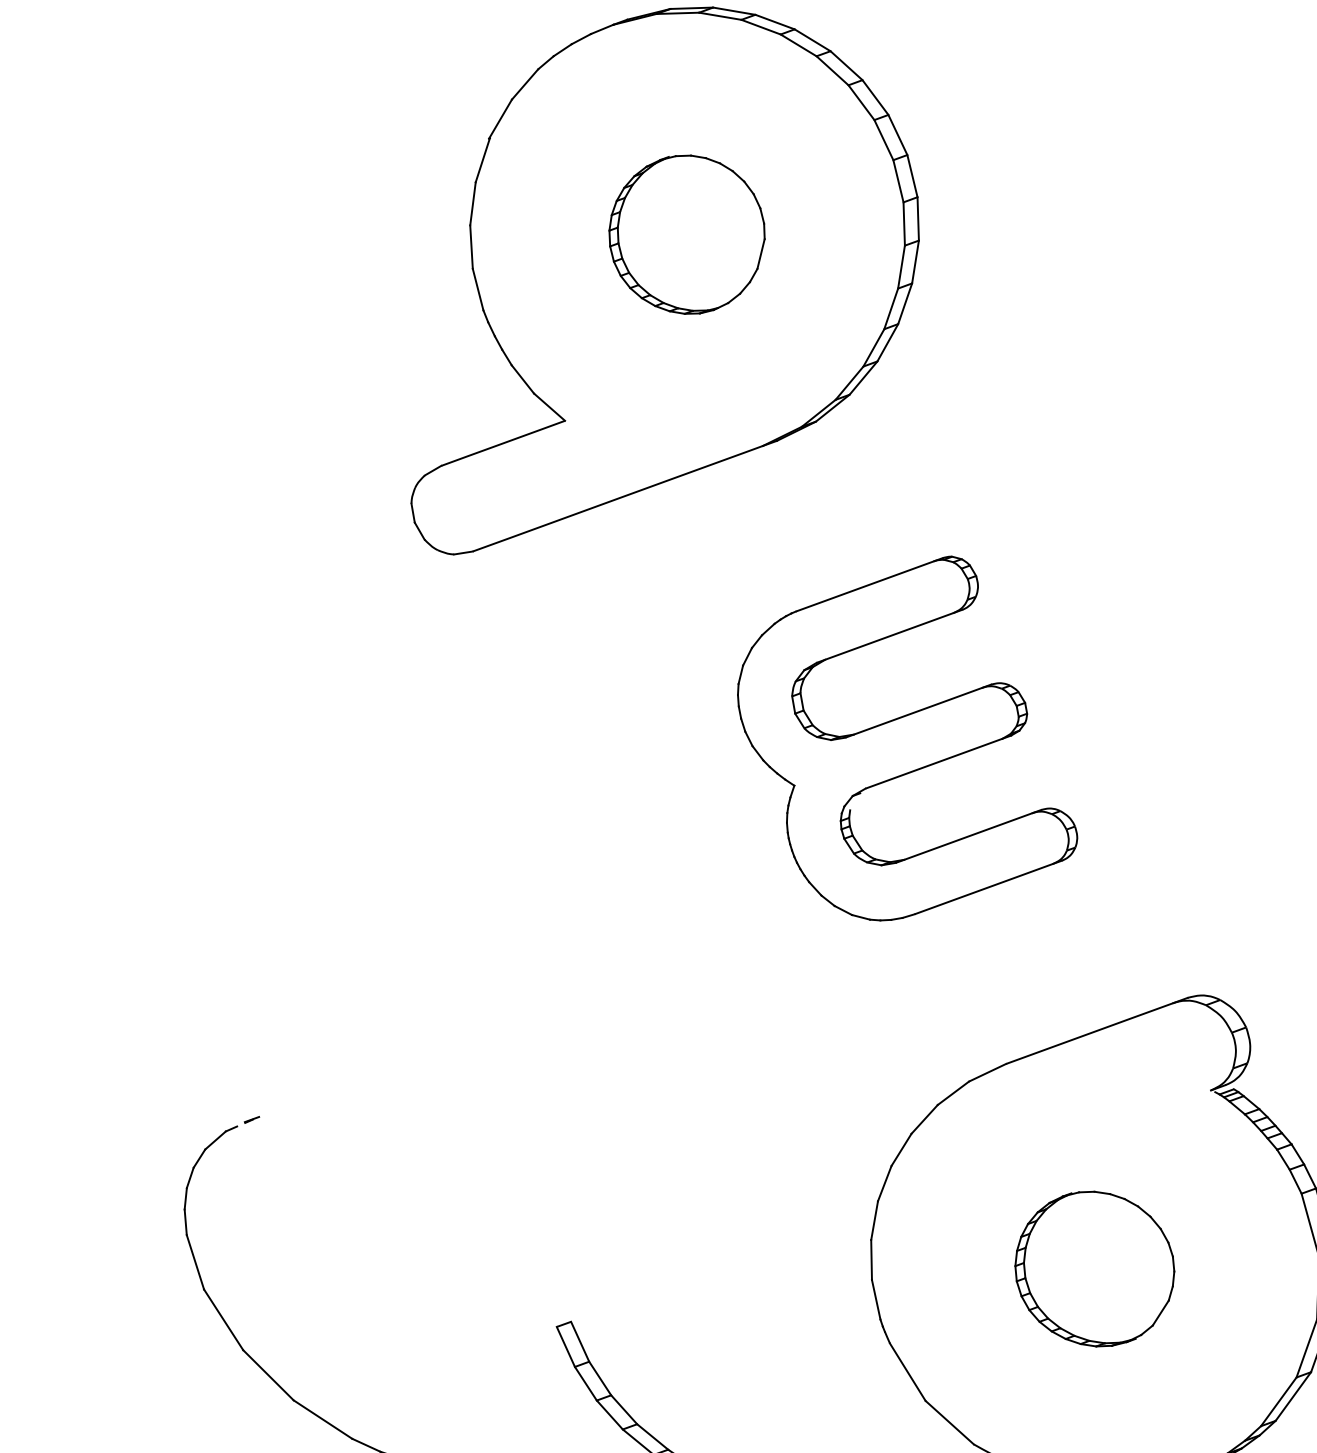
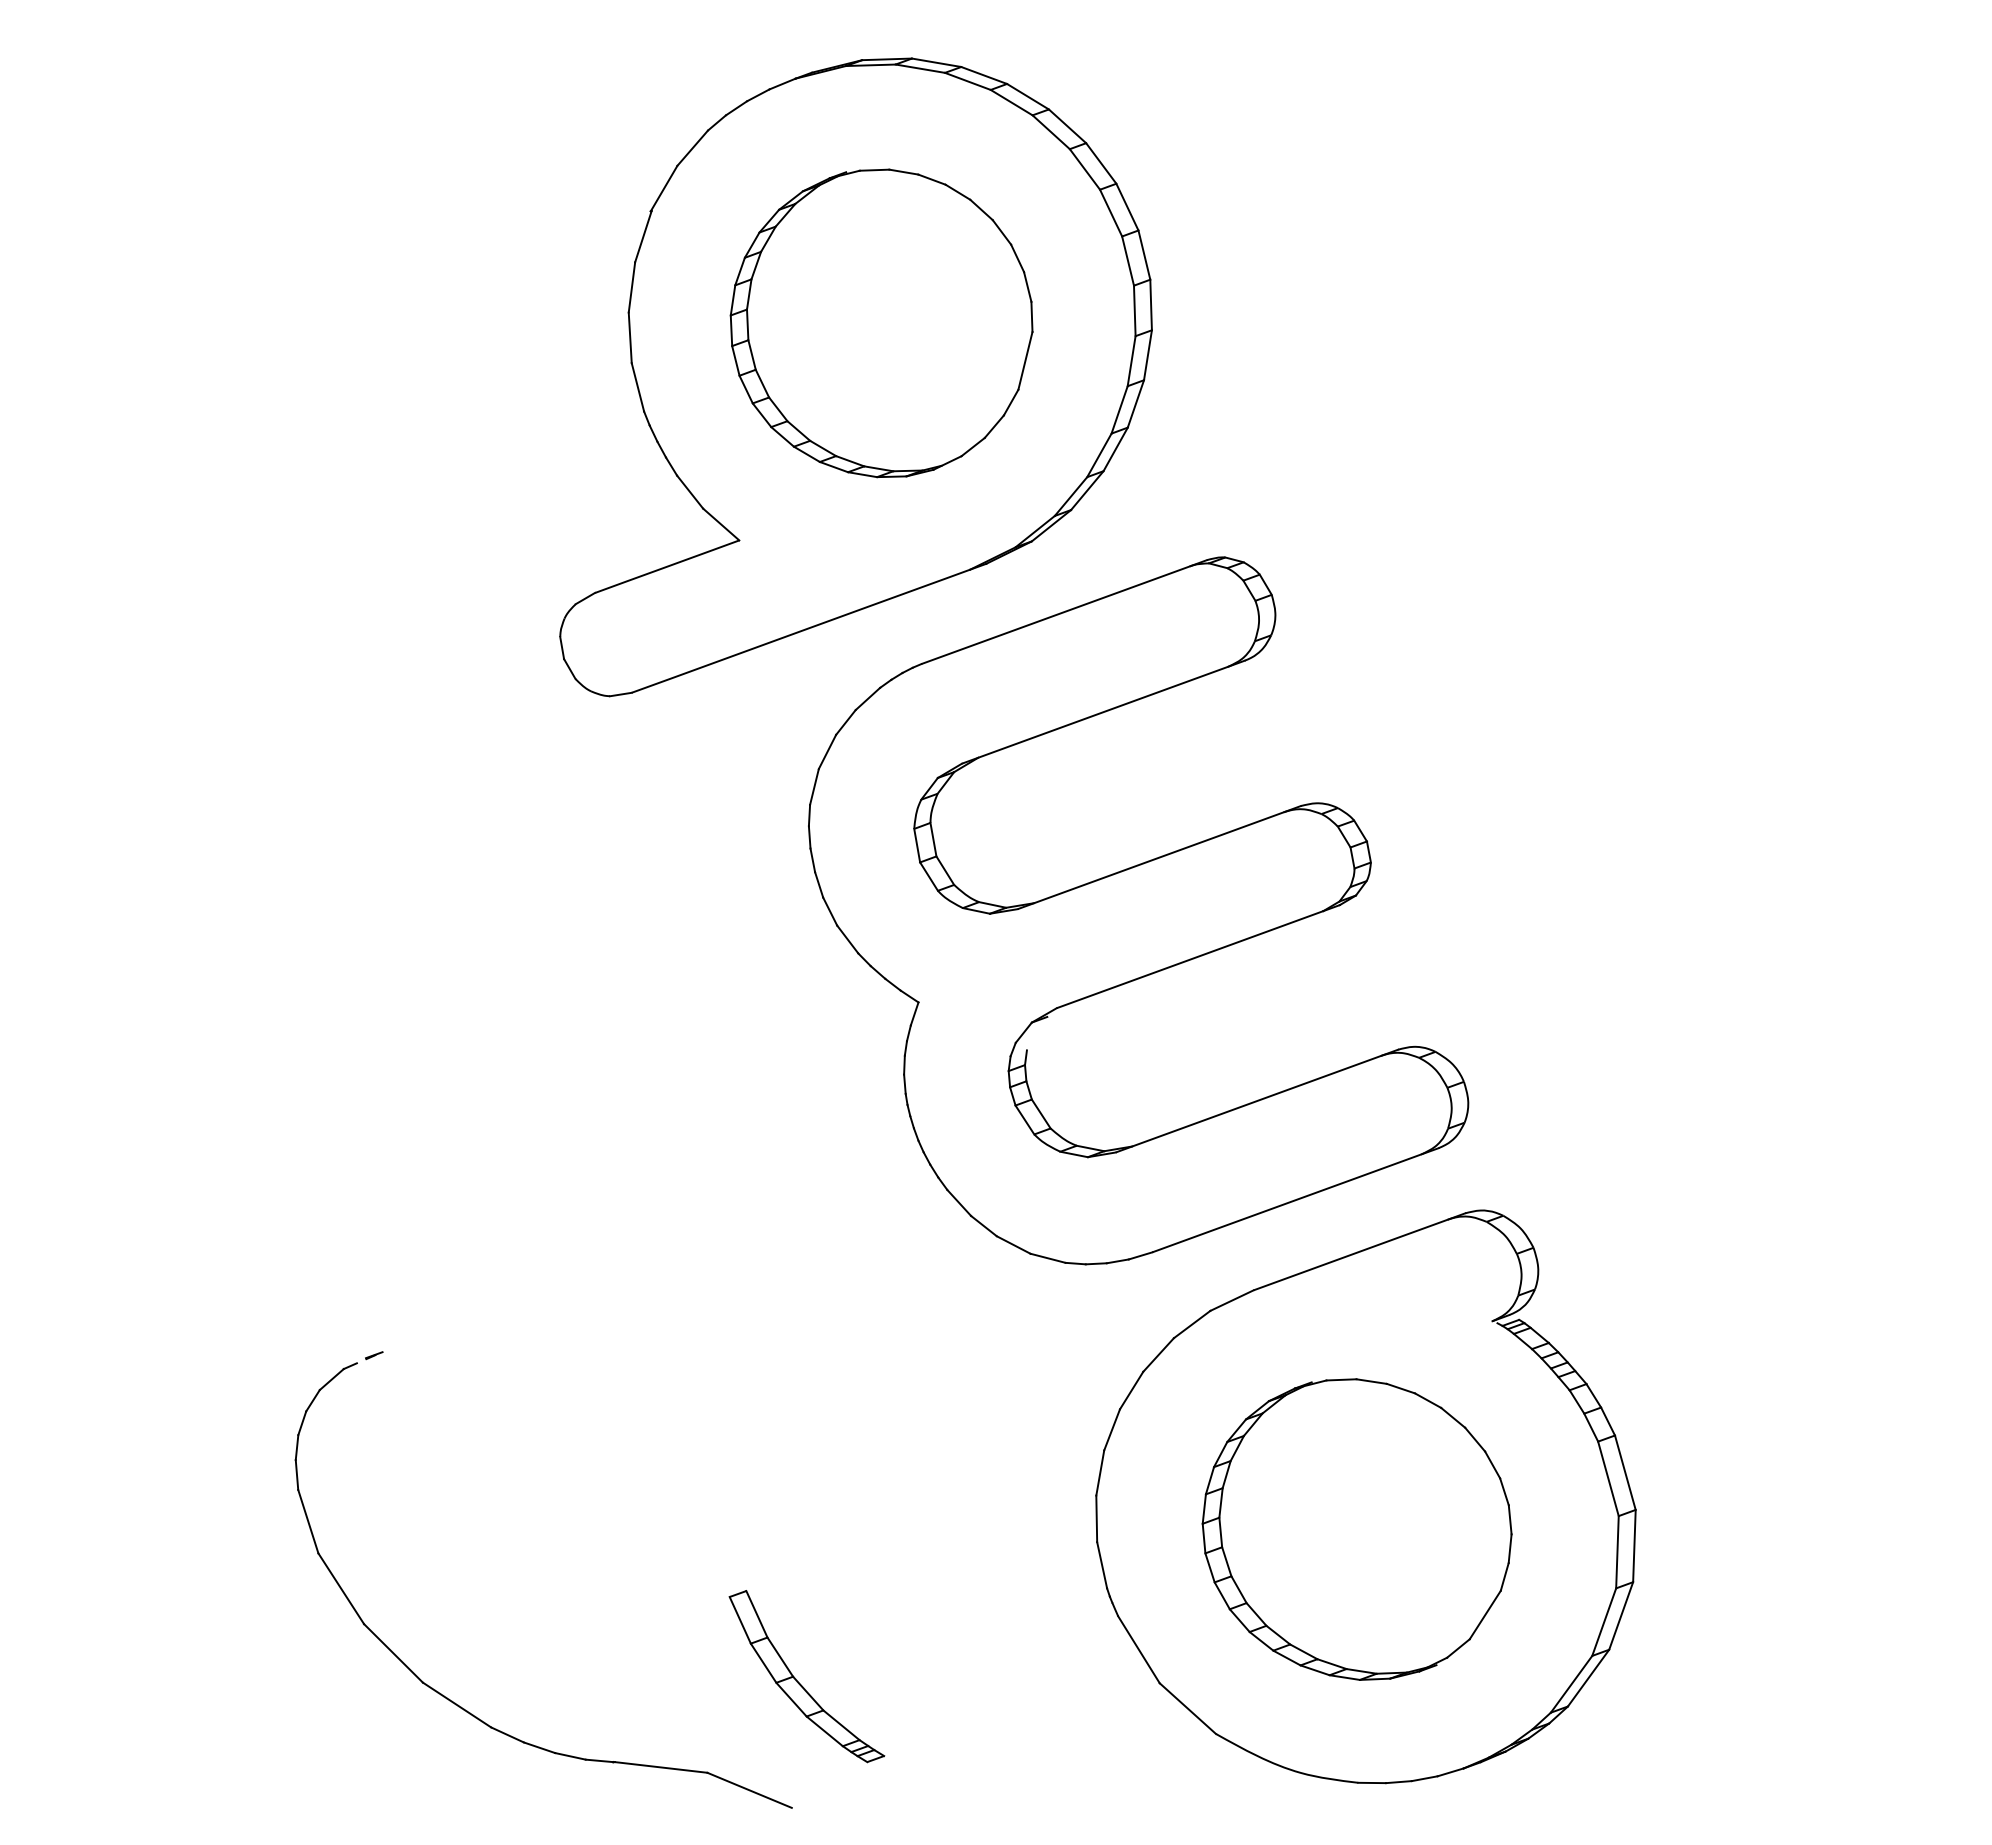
part: (686, 234) -> (881, 323), size x1.67
part: (907, 738) -> (1138, 910), size x1.67
part: (1094, 1269) -> (1356, 1529), size x1.67

